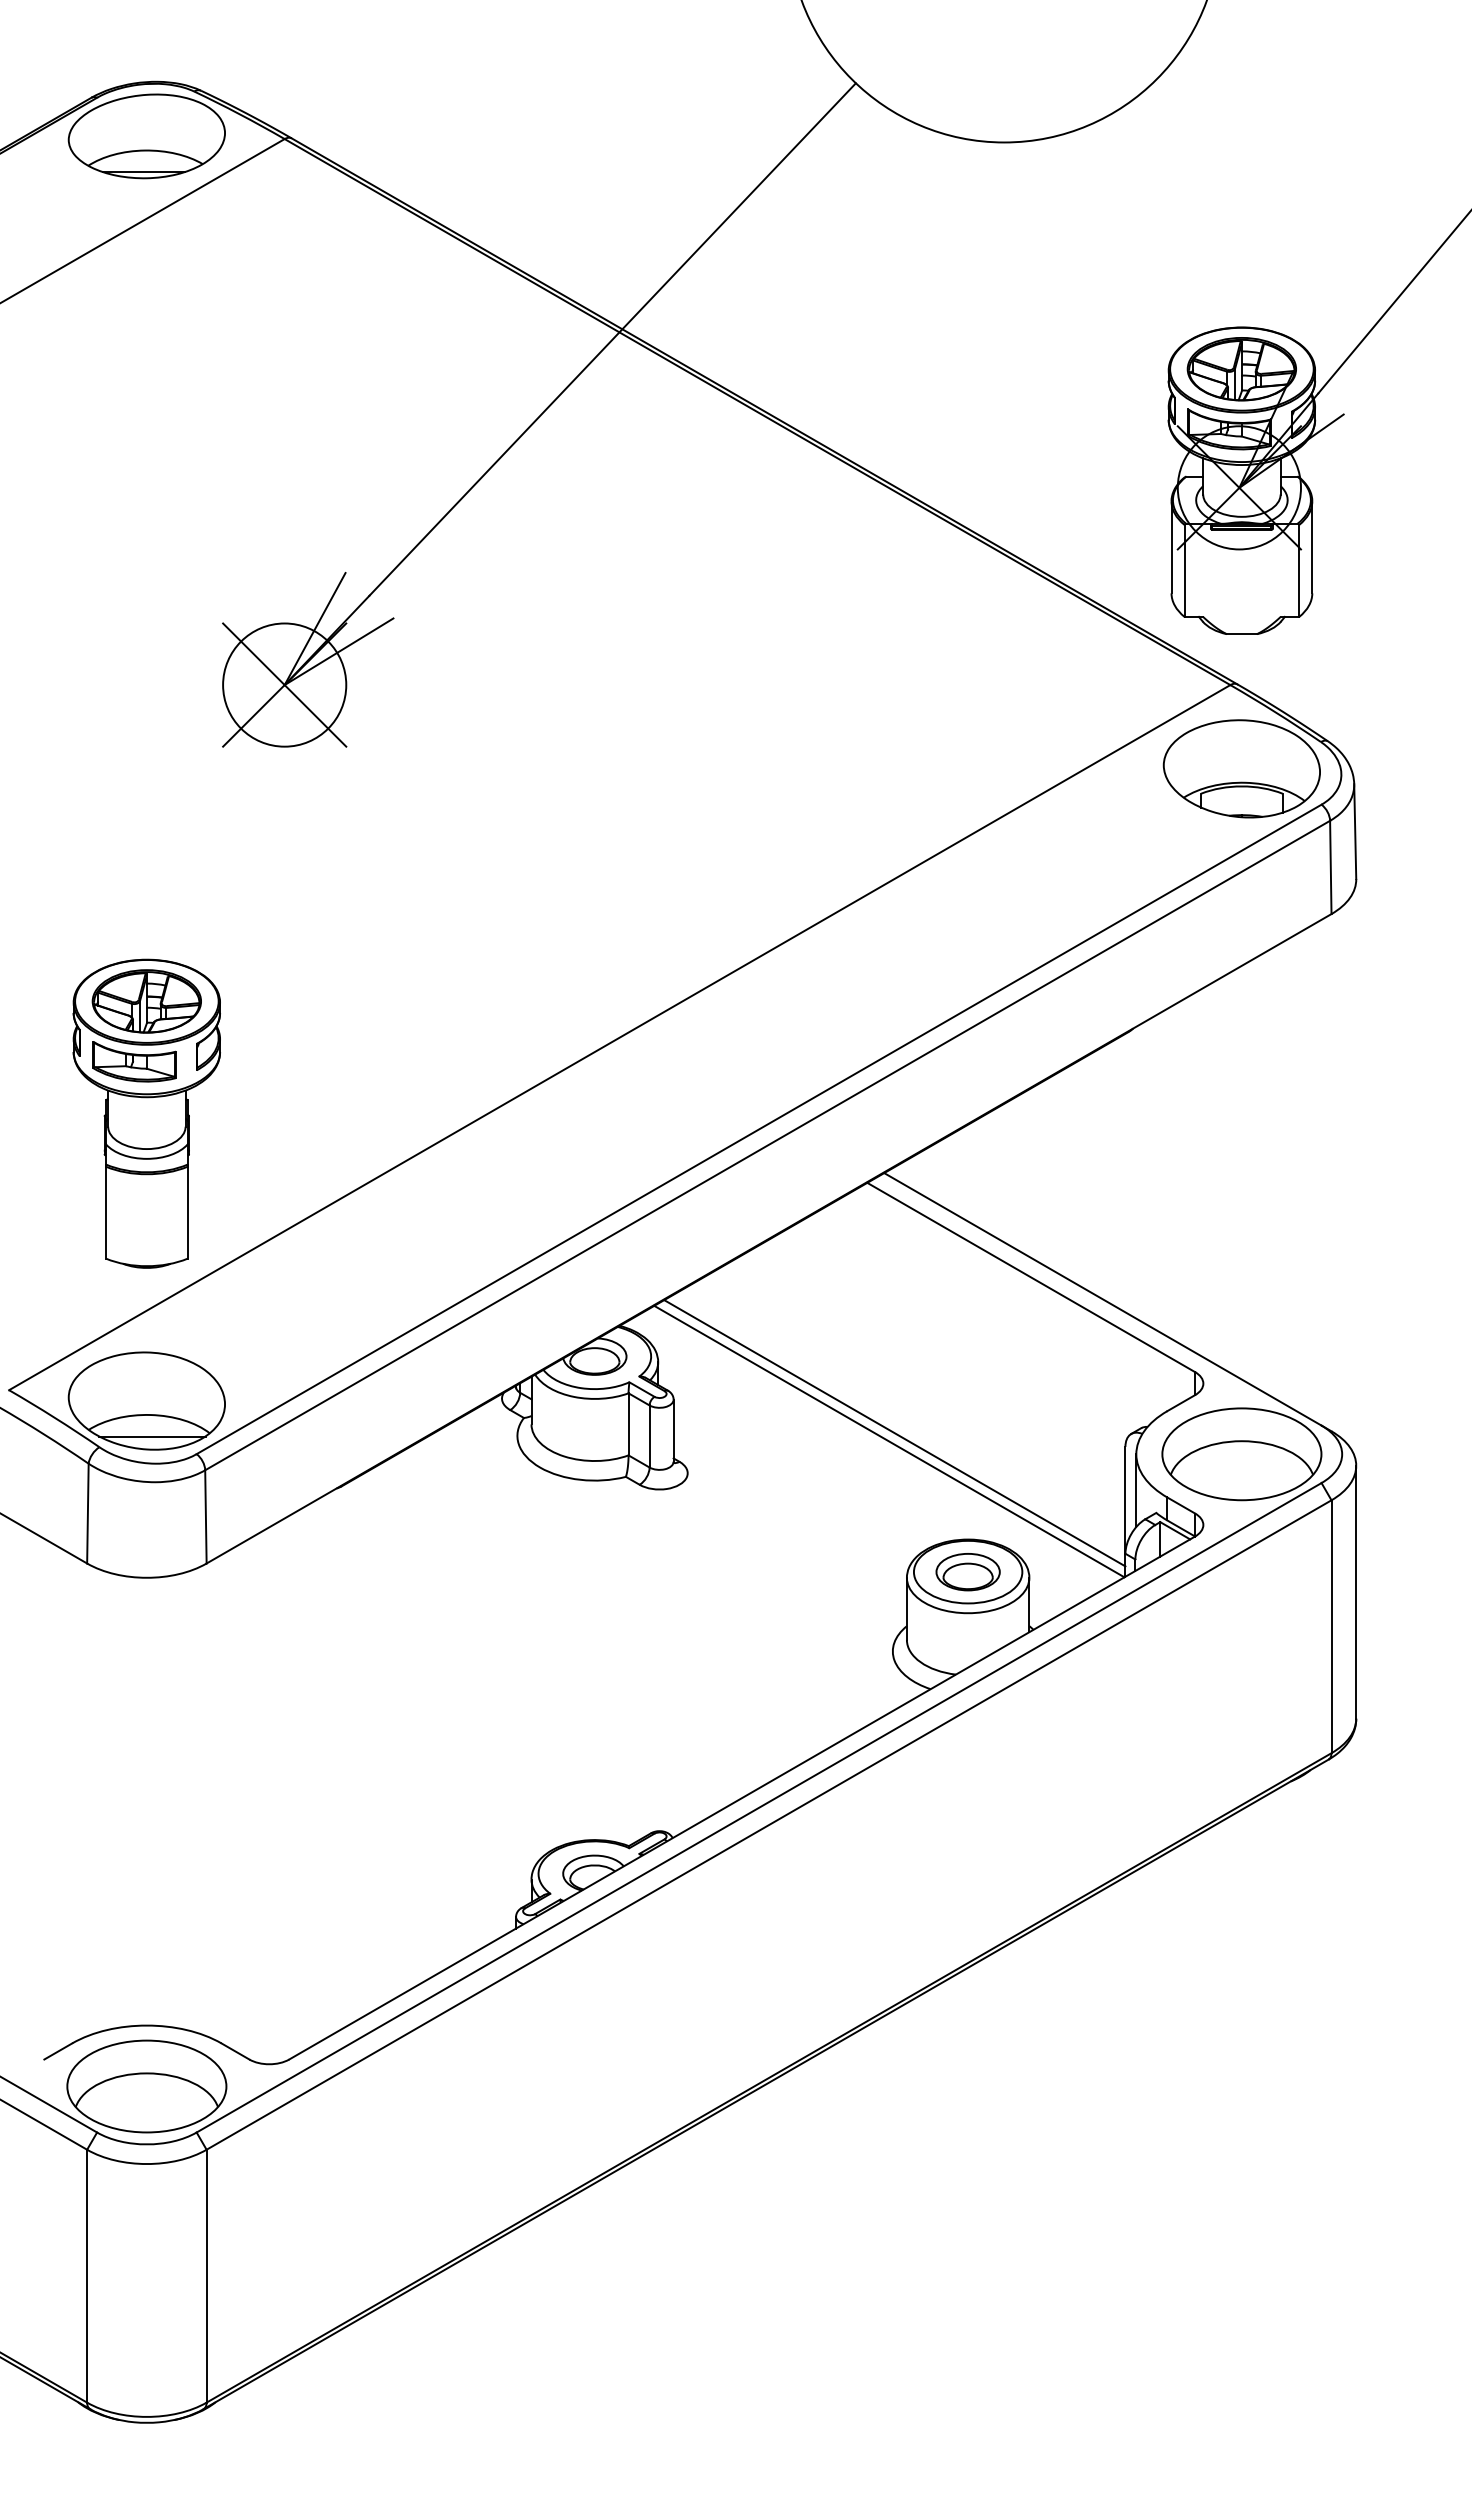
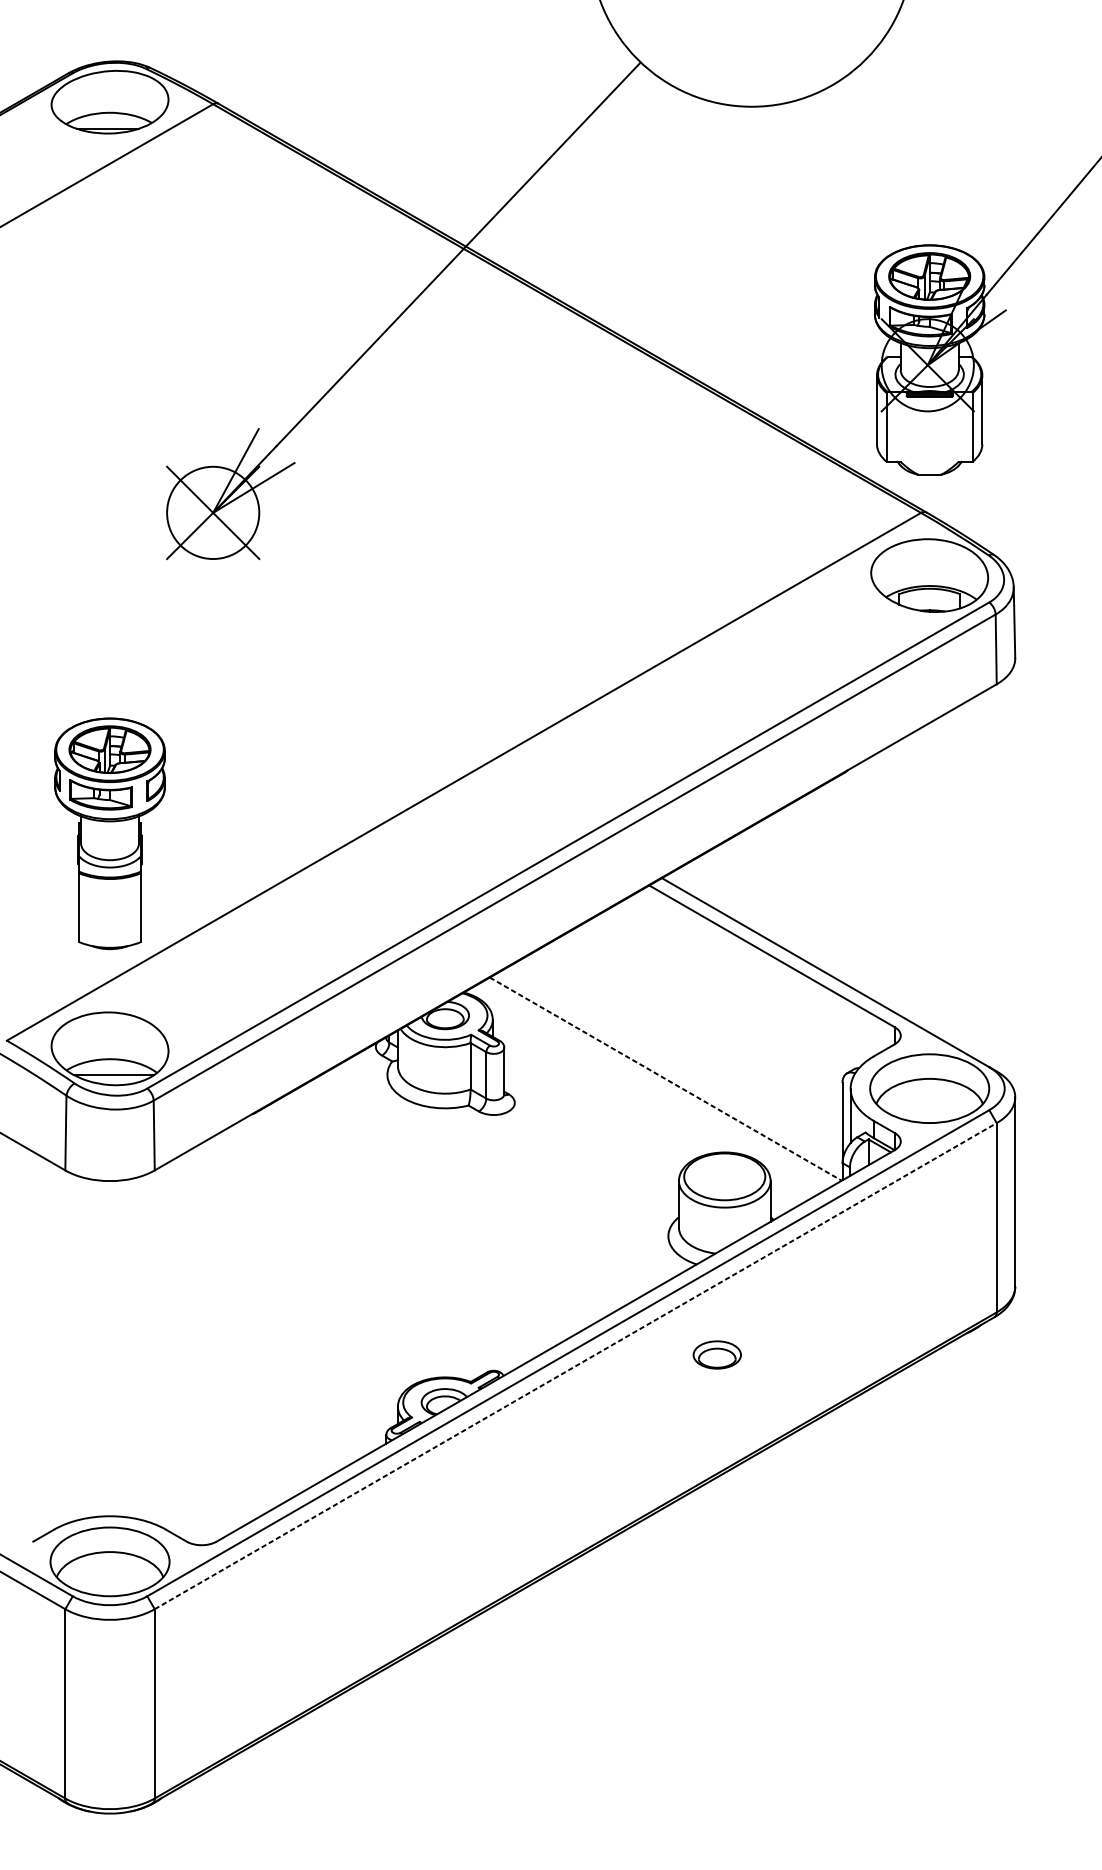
line: (894, 1433) -> (669, 1073), removed
line: (889, 1441) -> (665, 1079), solid -> dashed
part: (967, 1572) -> (716, 1355), moved
line: (769, 1824) -> (576, 1365), solid -> dashed

